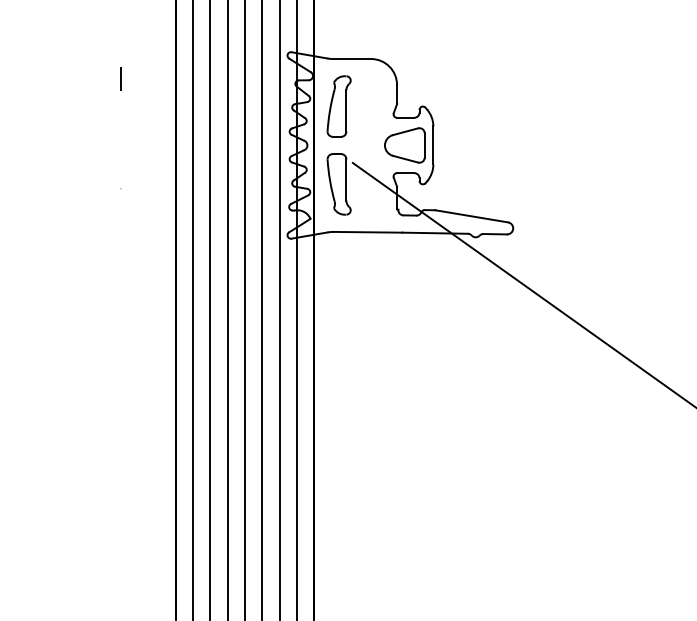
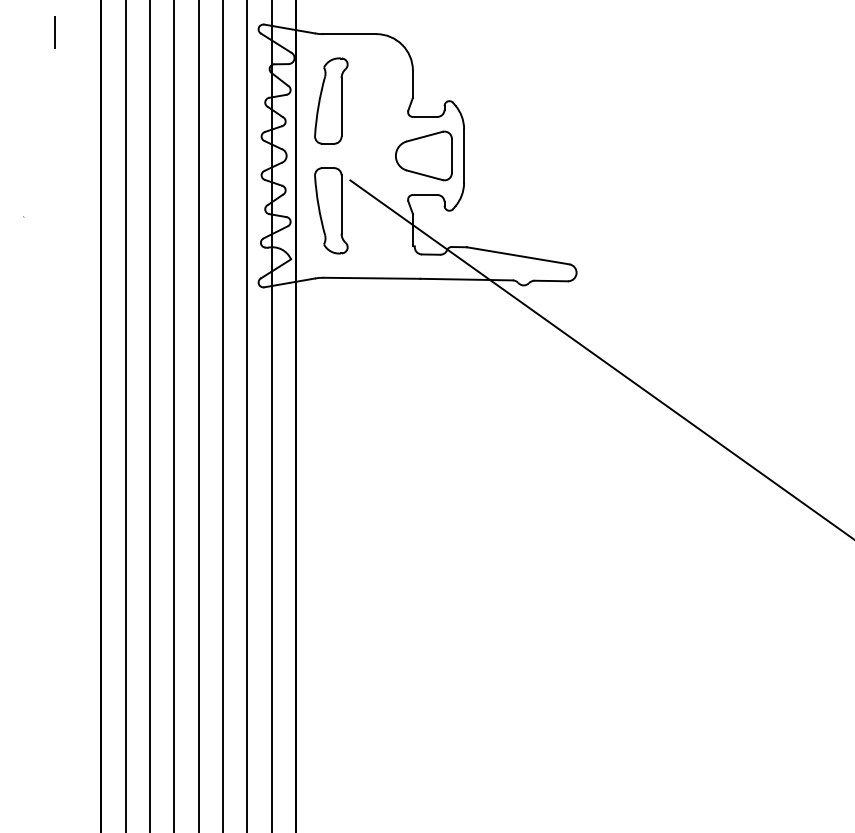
line: (120, 78) -> (54, 32), moved

